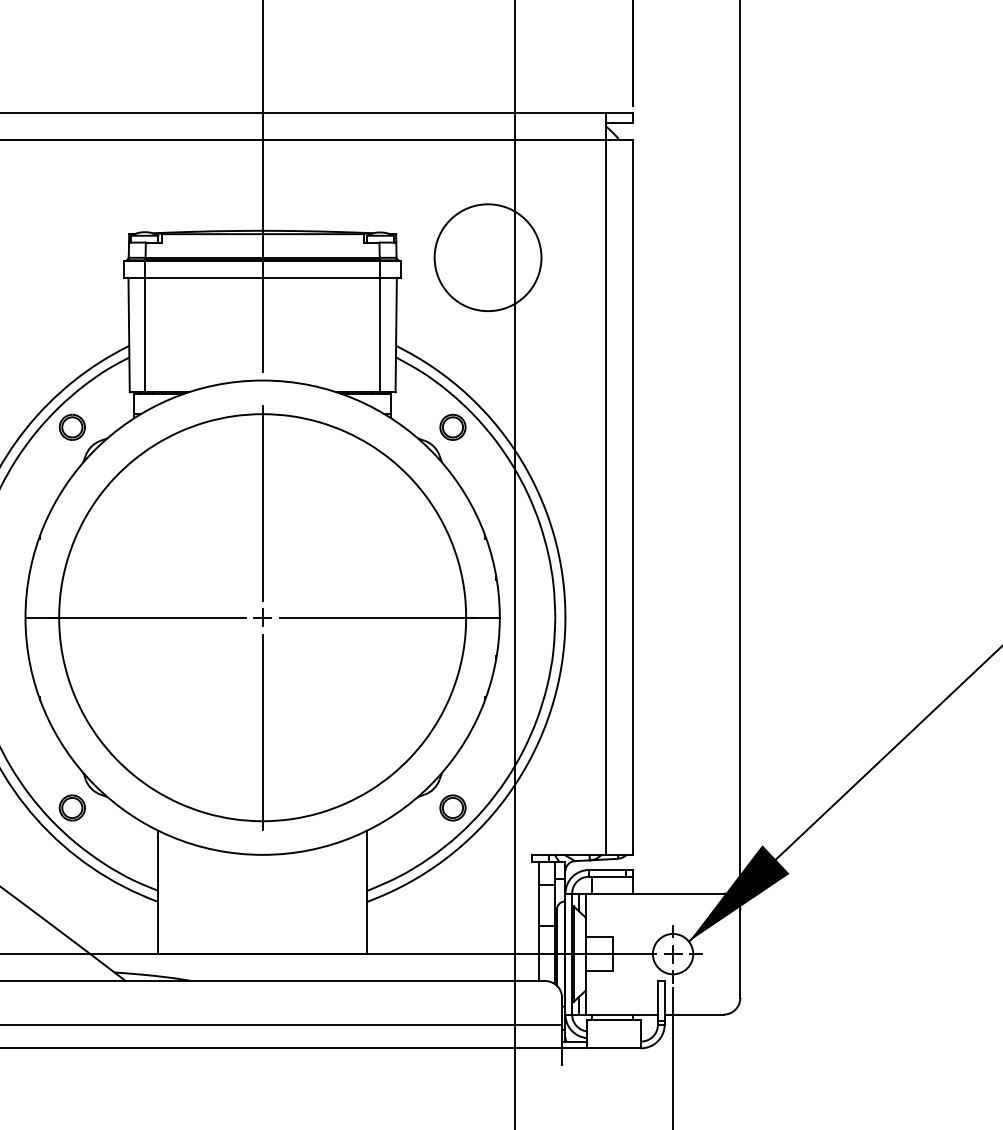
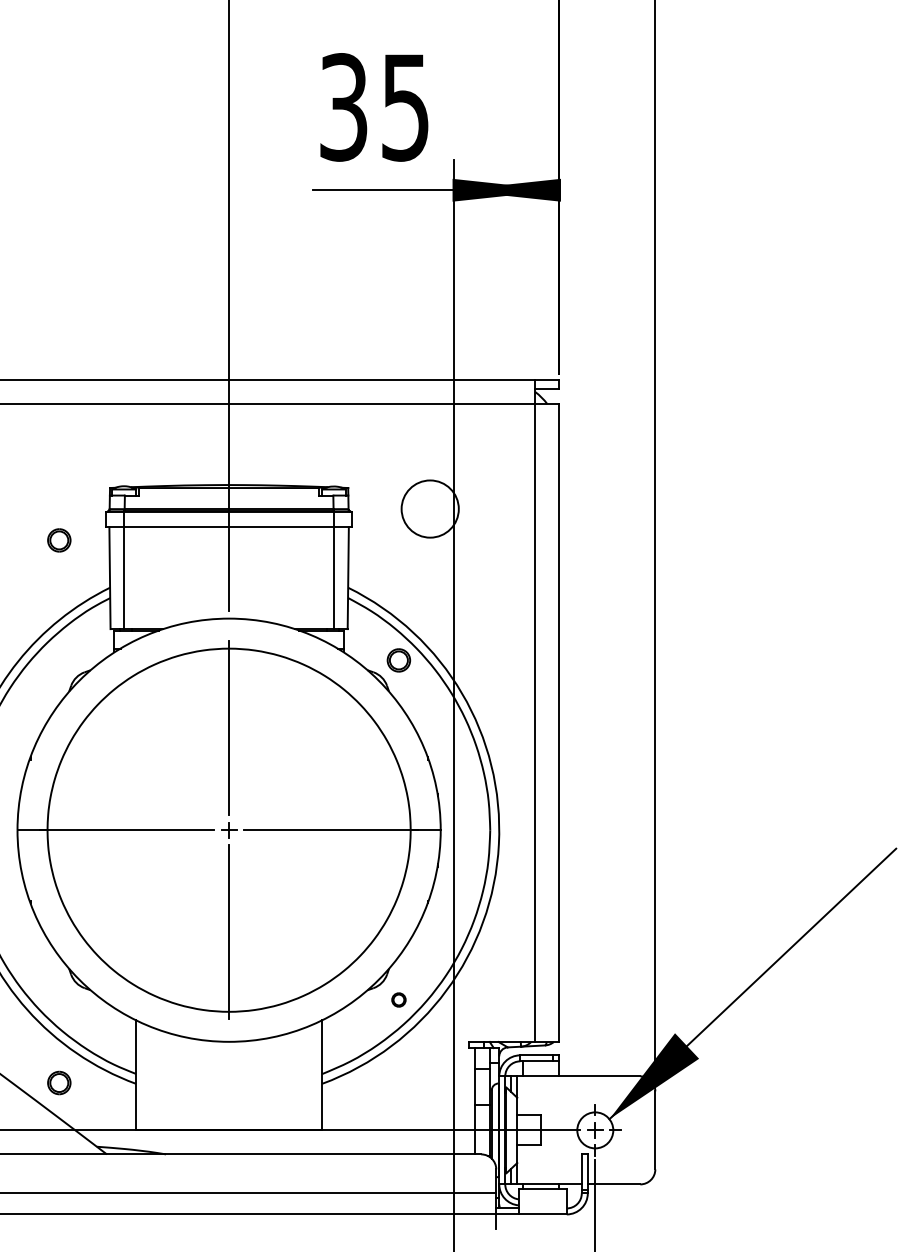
circle: (487, 257) -> (429, 508), size x0.6
part: (72, 427) -> (59, 540), moved
part: (72, 807) -> (59, 1082), moved
part: (452, 807) -> (398, 999), size x0.6

